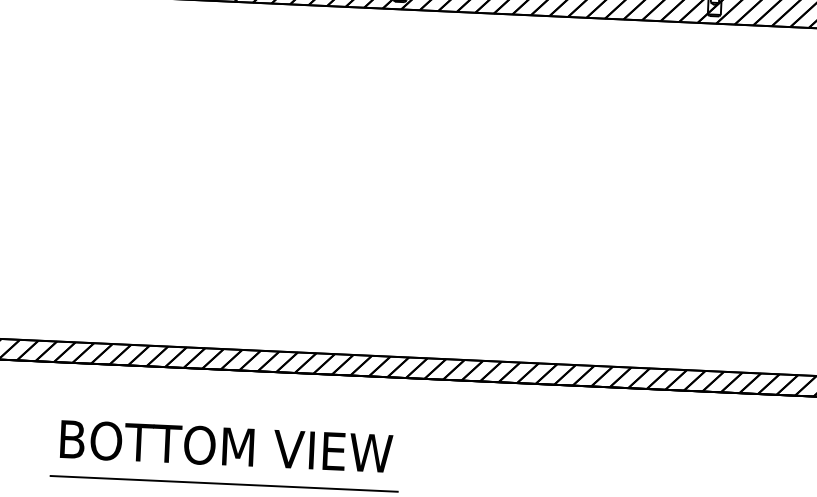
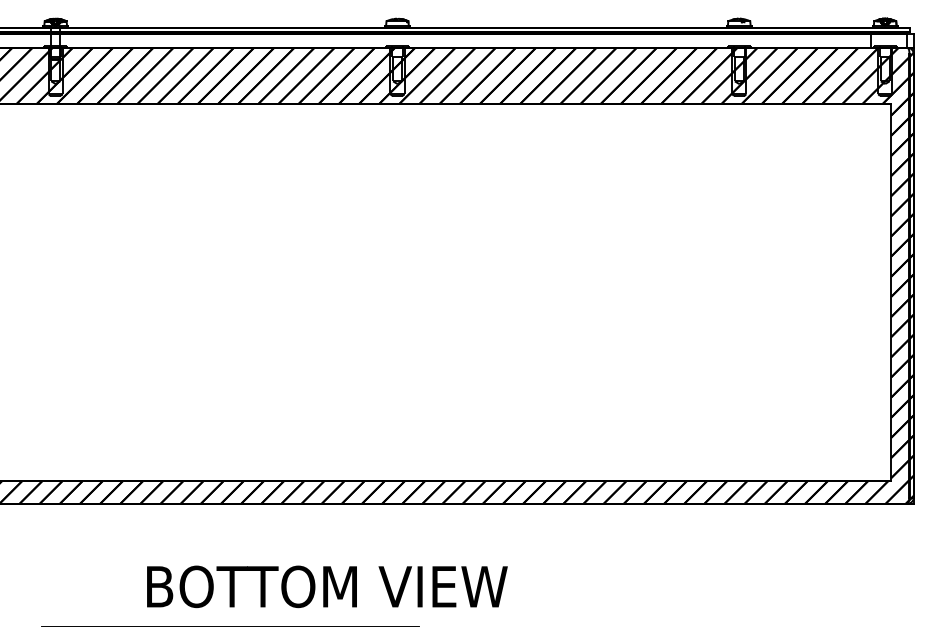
text: (226, 446) -> (327, 586), moved

